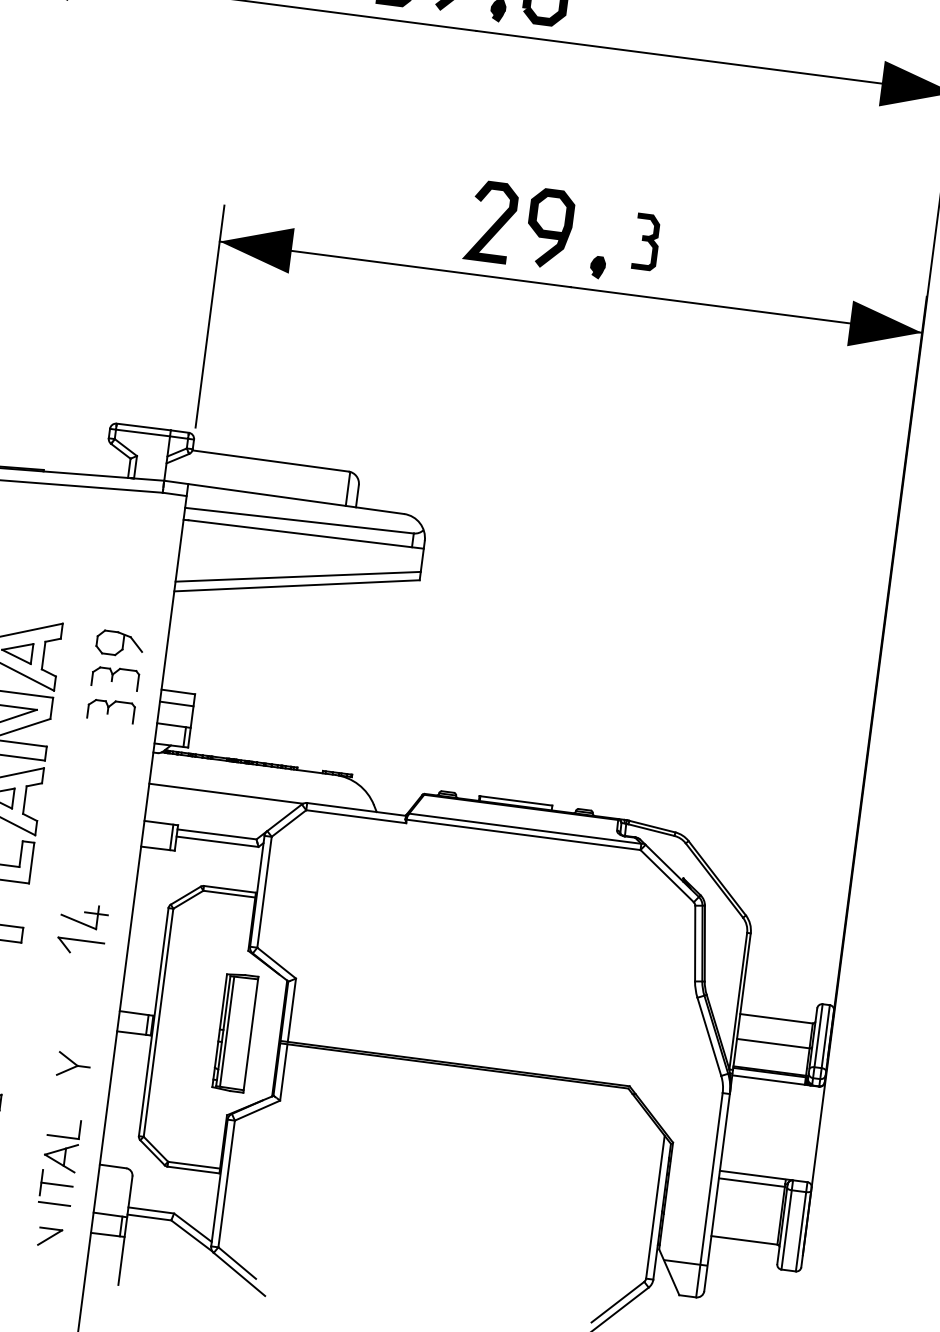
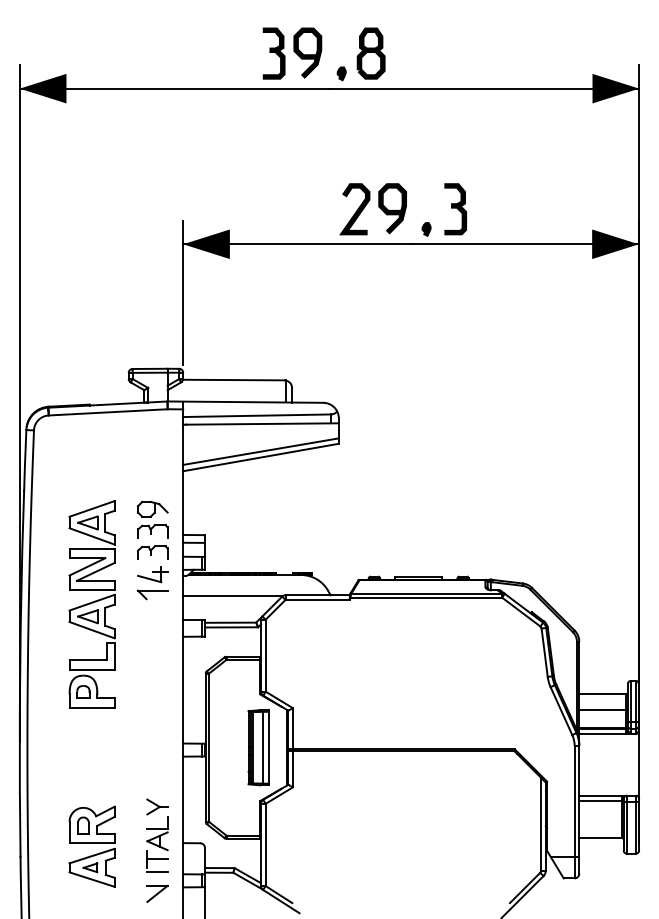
part: (646, 242) -> (455, 209), size x1.43
part: (82, 929) -> (152, 583), moved
line: (241, 1033) -> (262, 747), added
part: (74, 1064) -> (157, 806), moved
part: (50, 1237) -> (157, 893), size x1.43

